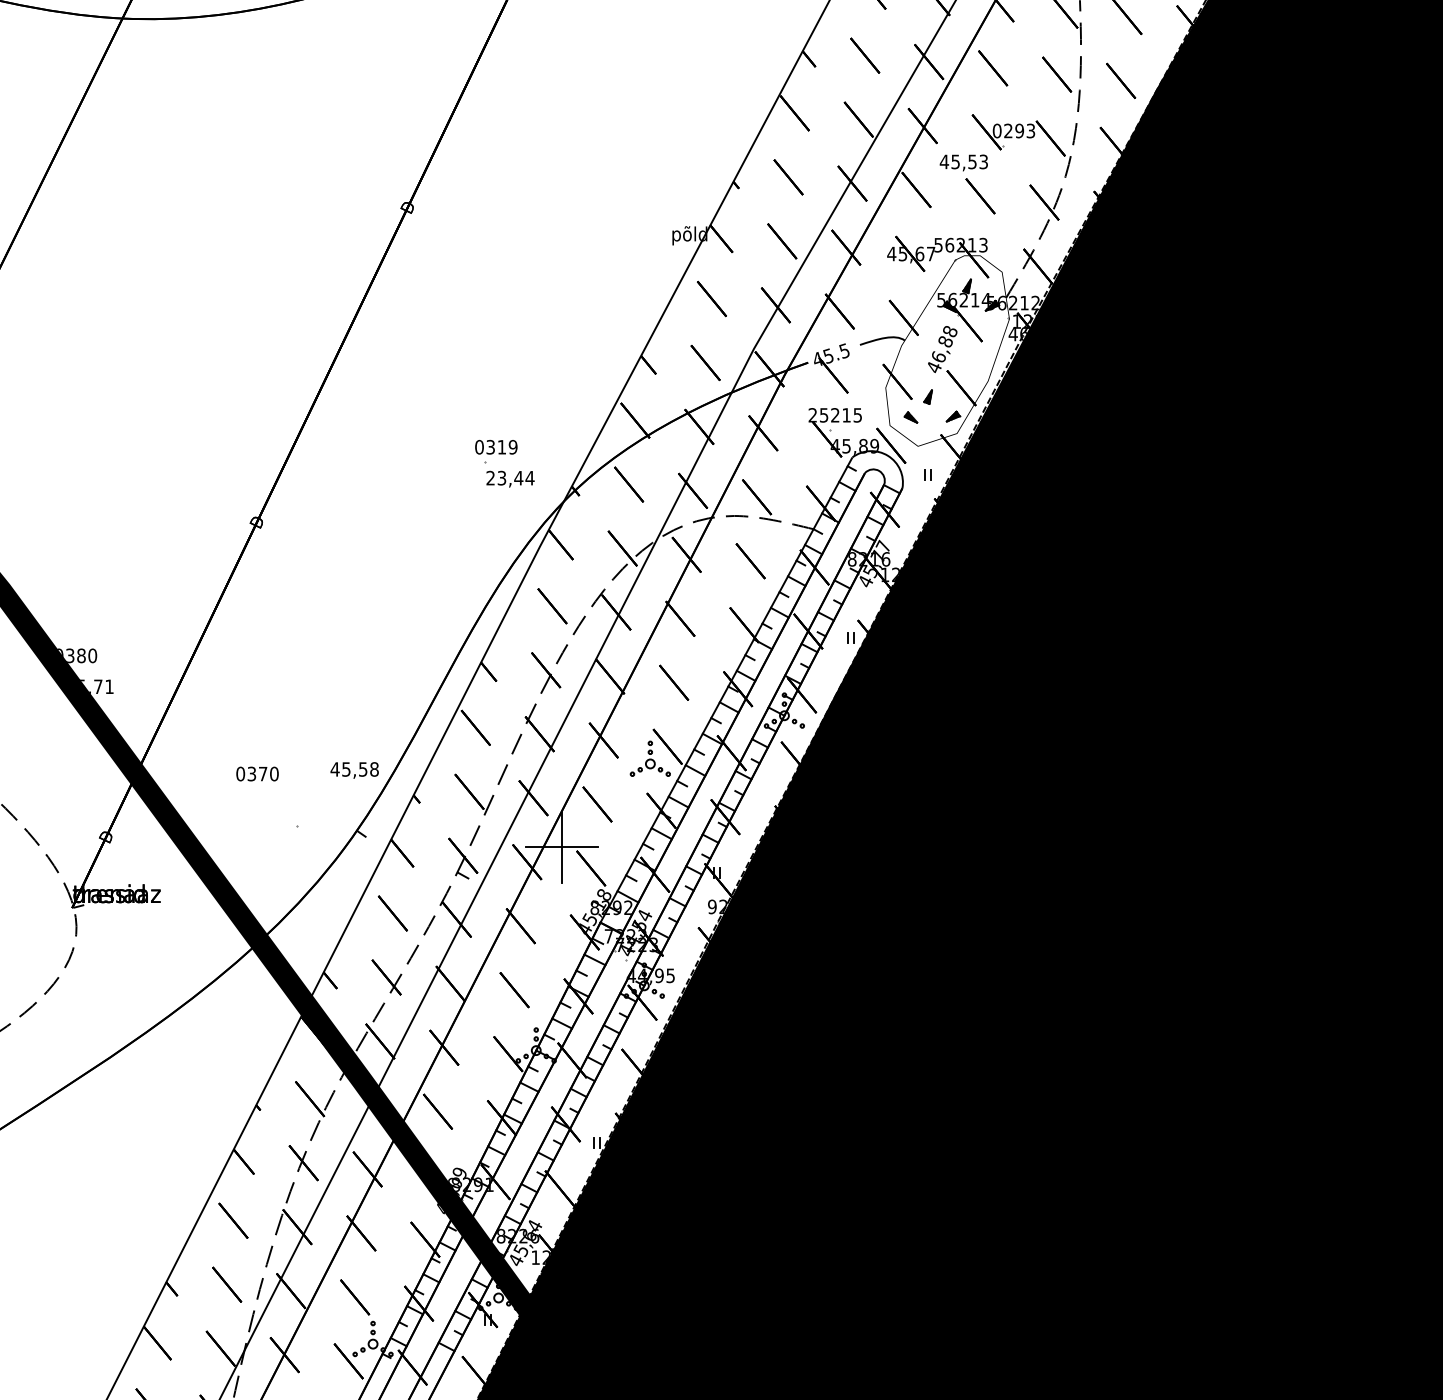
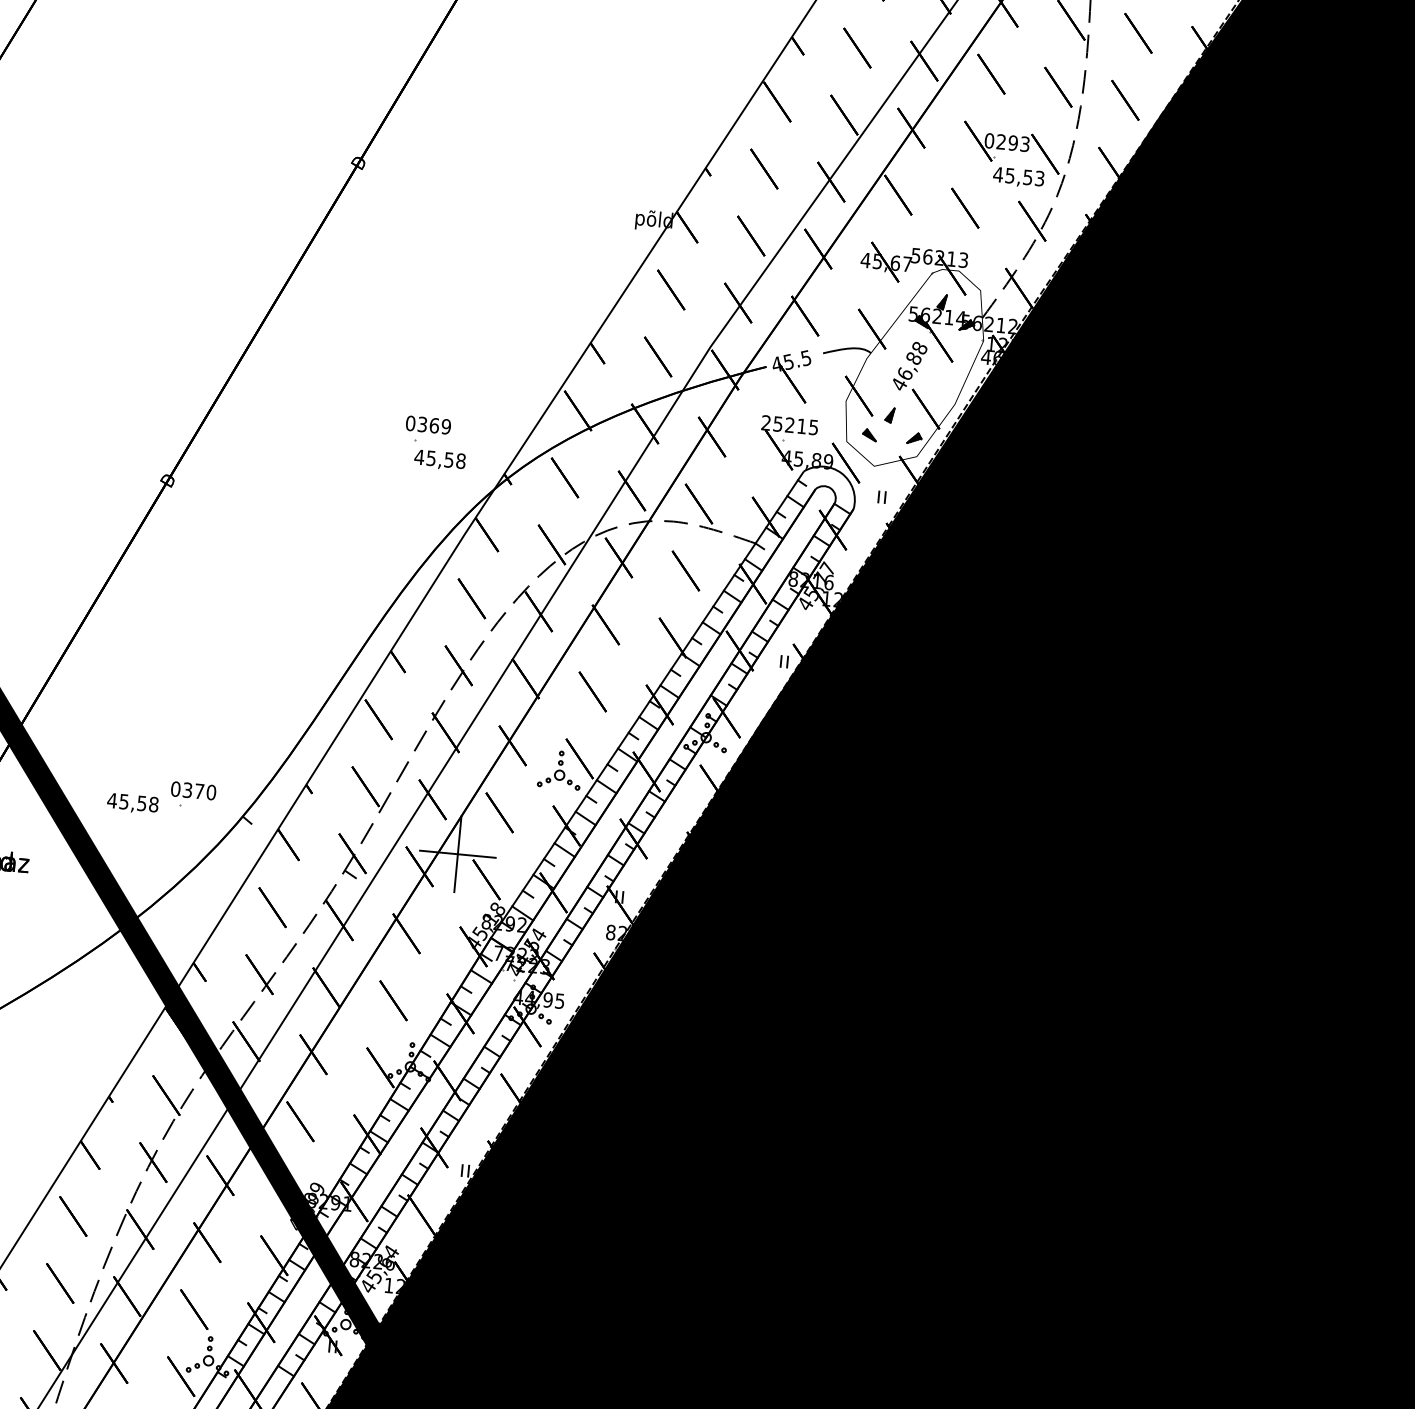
text: (963, 162) -> (1018, 177), moved
text: (501, 447) -> (433, 425), 319 -> 369
text: (510, 477) -> (440, 458), 23,44 -> 45,58
text: (354, 770) -> (132, 803), moved
text: (257, 773) -> (193, 790), moved
text: (712, 906) -> (611, 932), 9 -> 8

